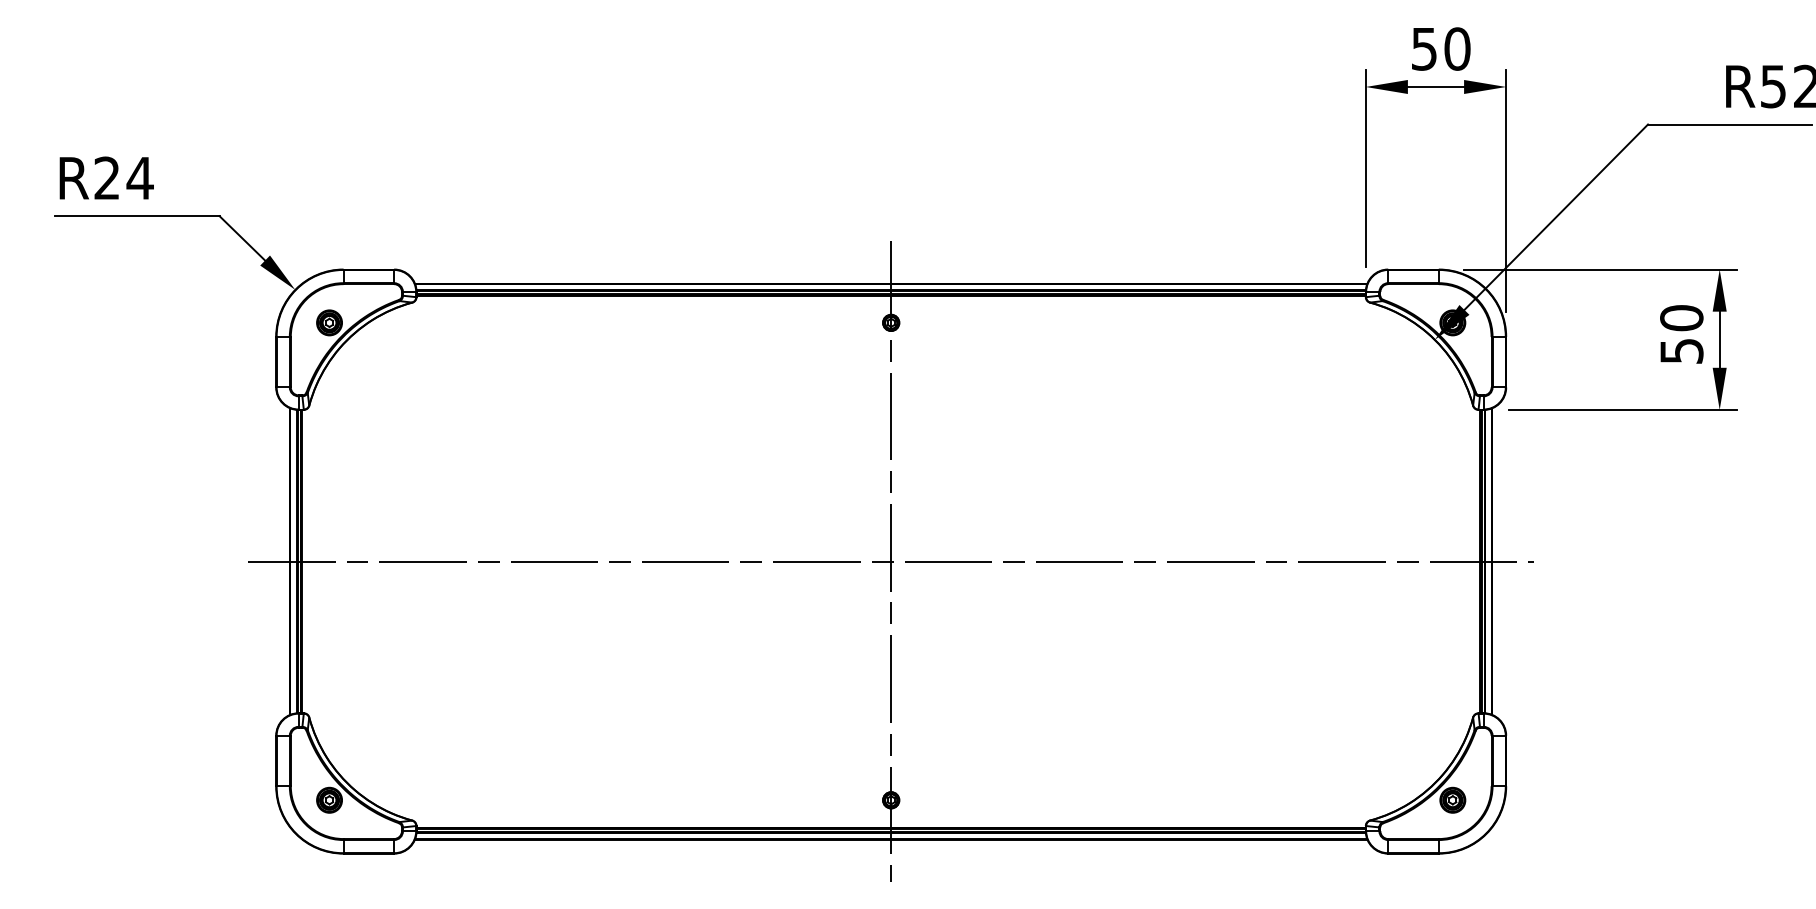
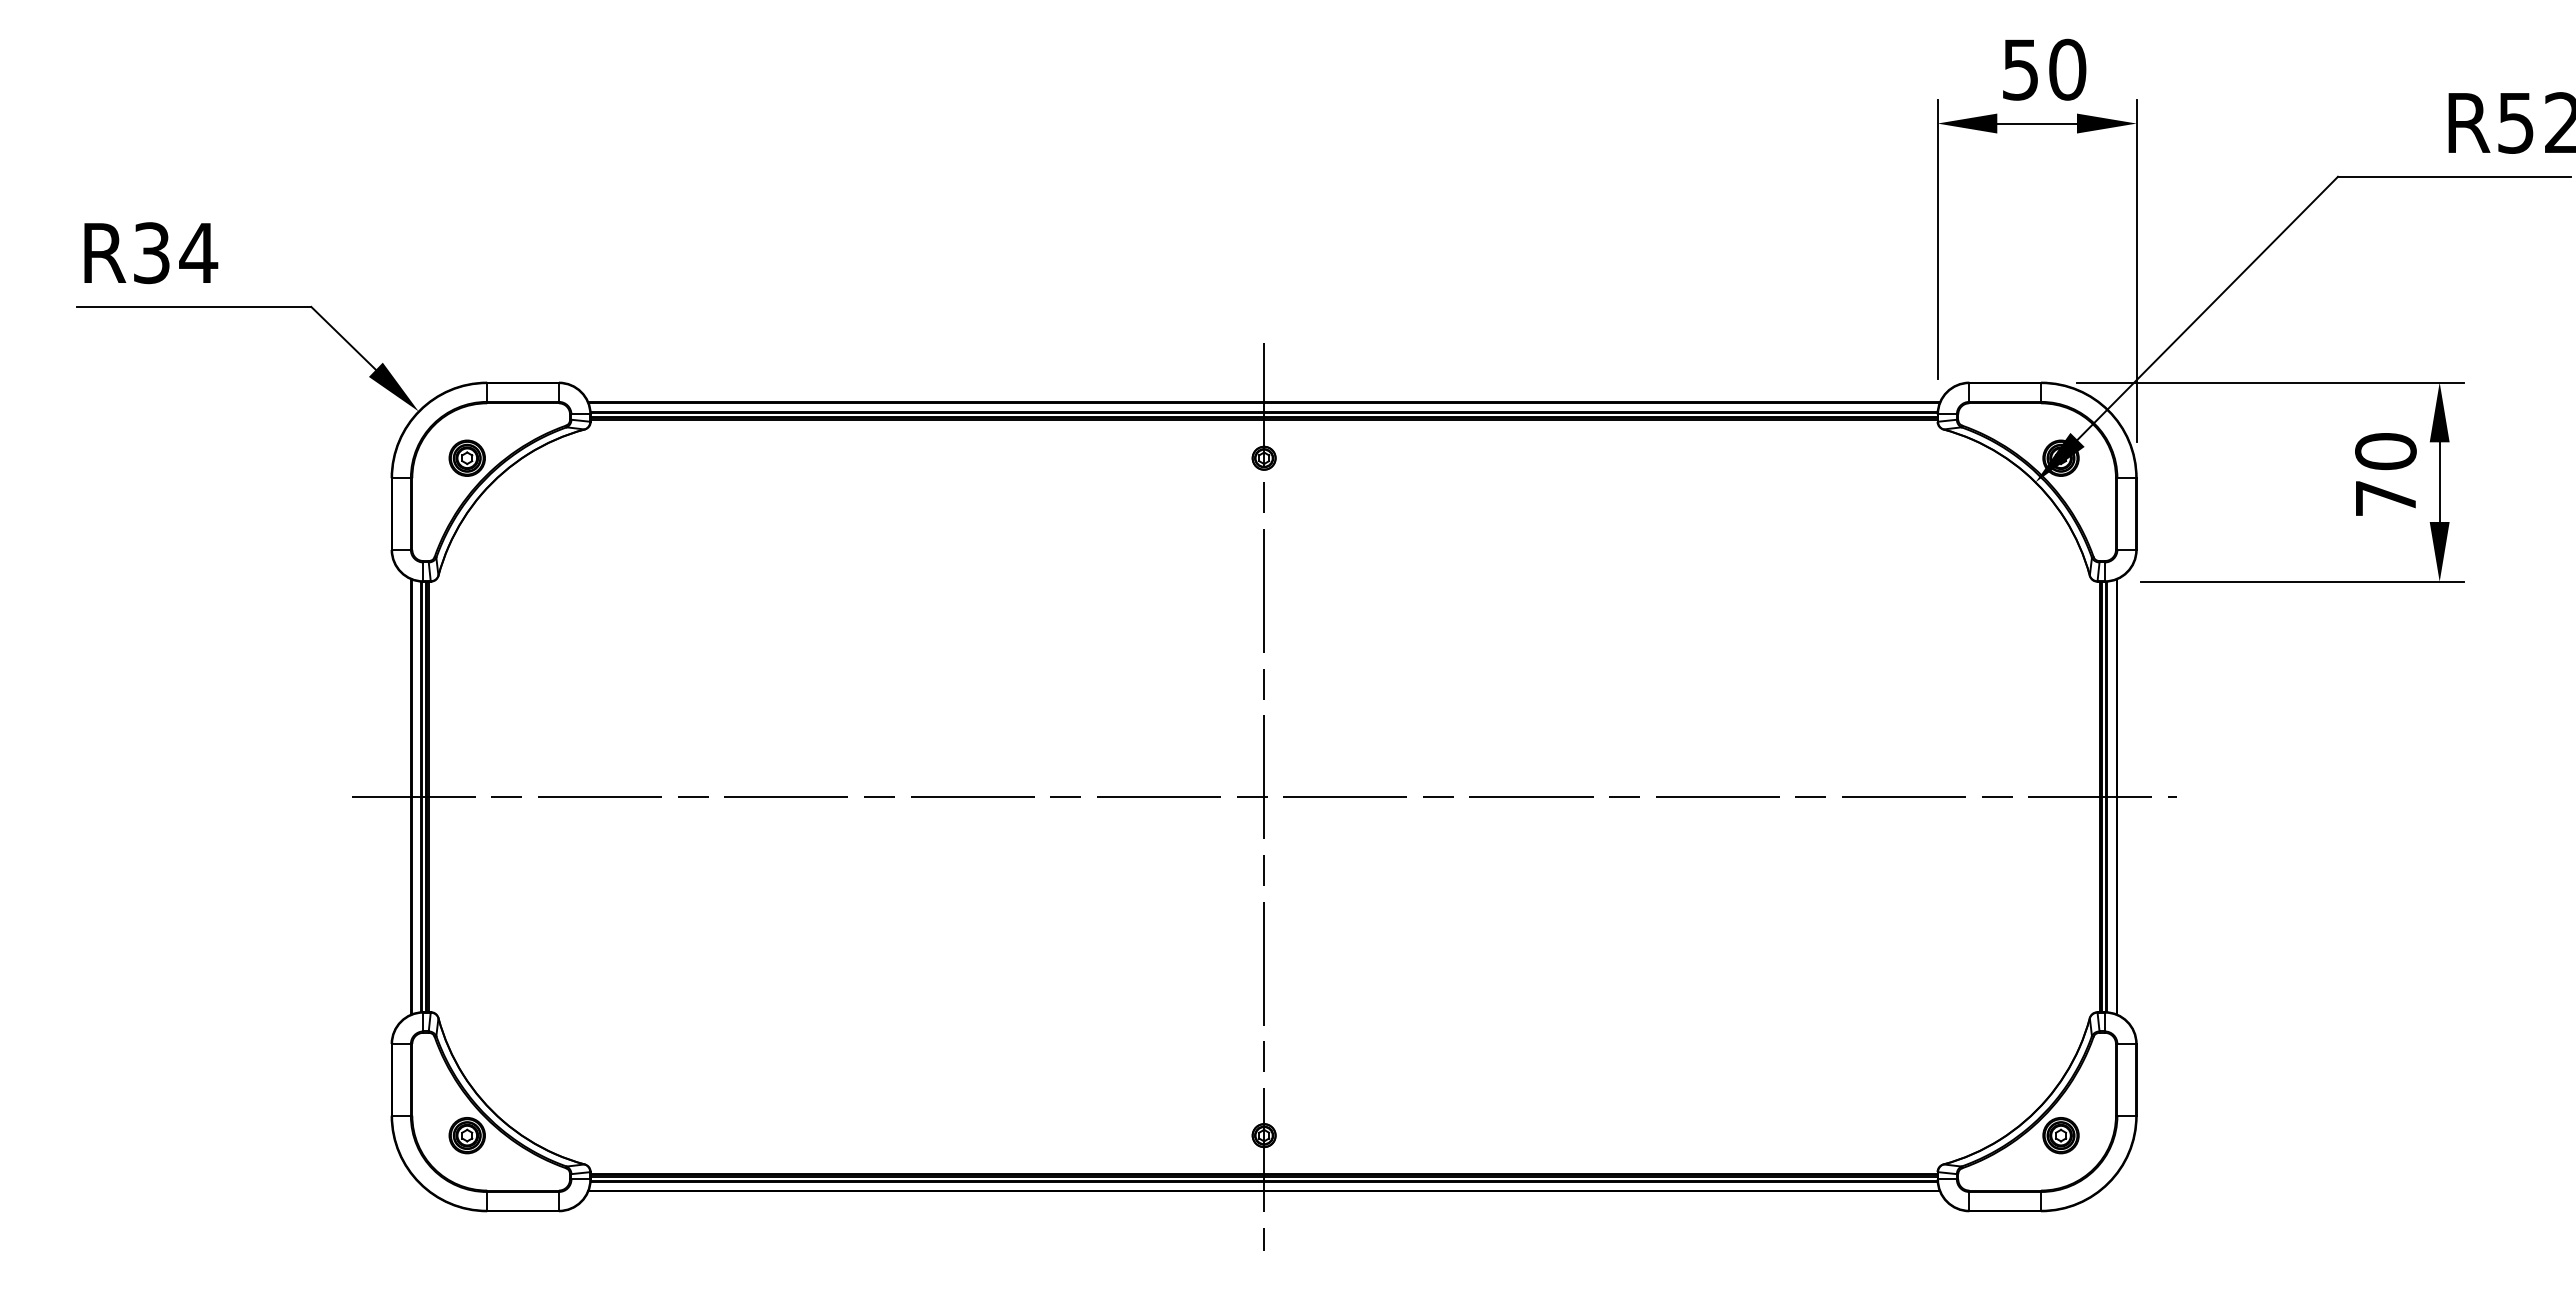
text: (106, 178) -> (151, 253), R24 -> R34
text: (1682, 351) -> (2386, 498), 50 -> 70

